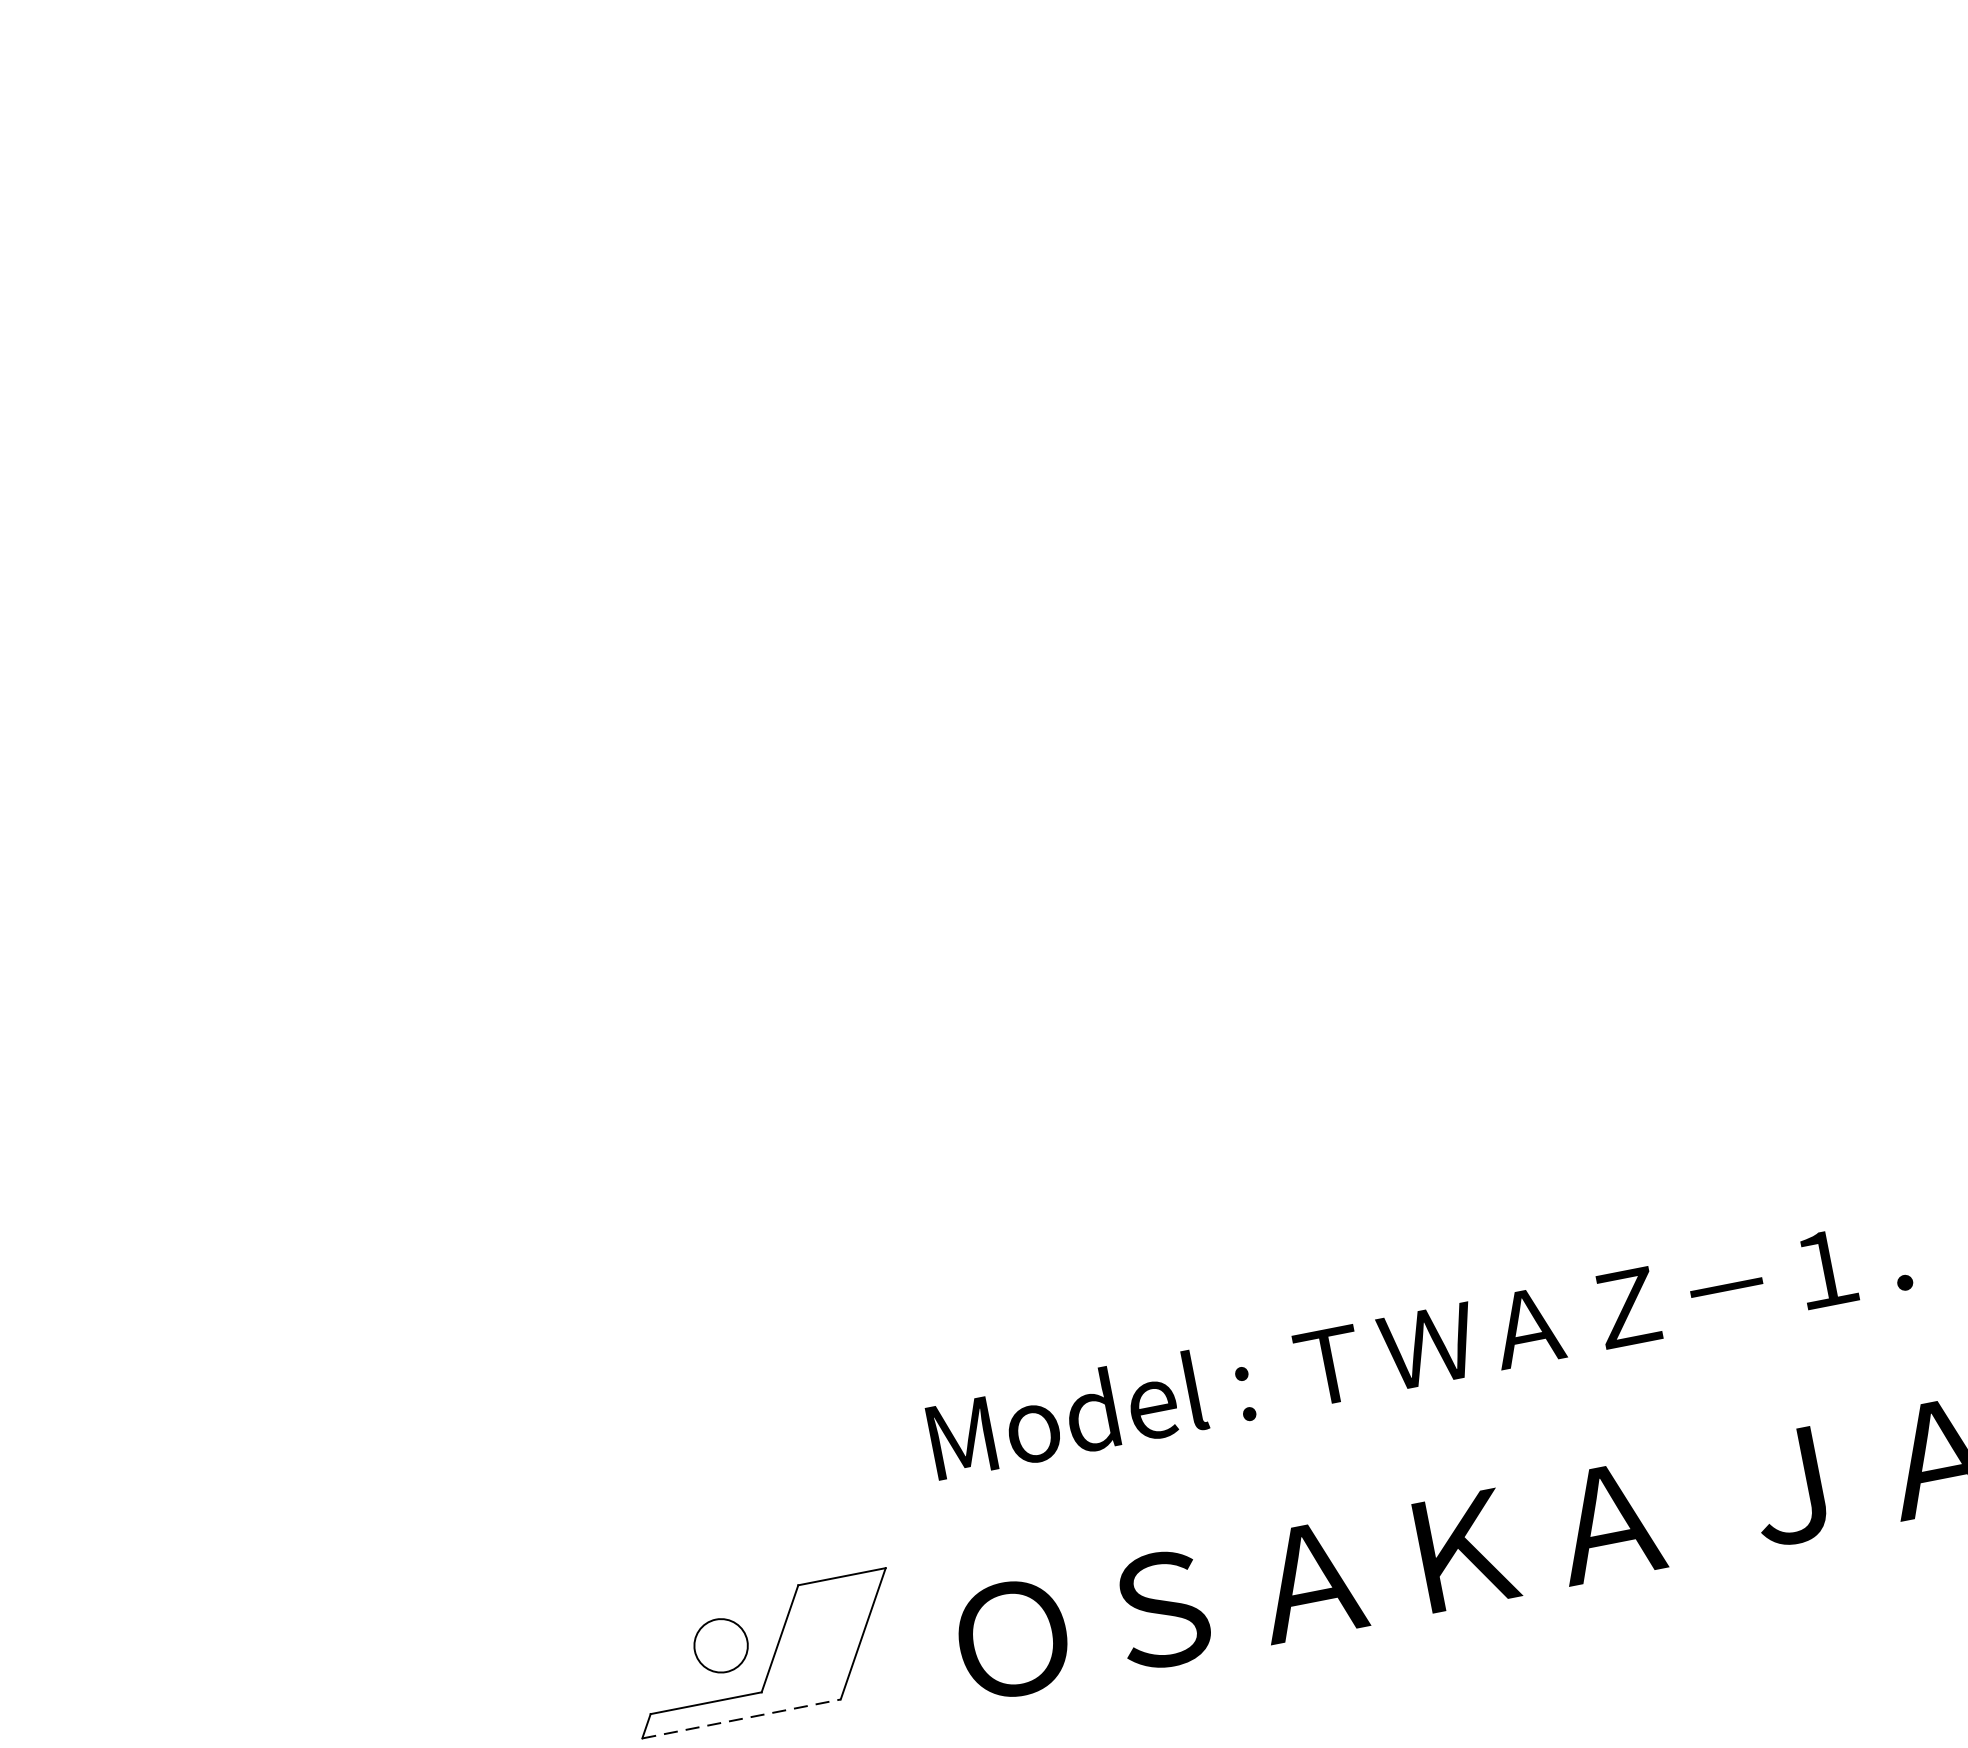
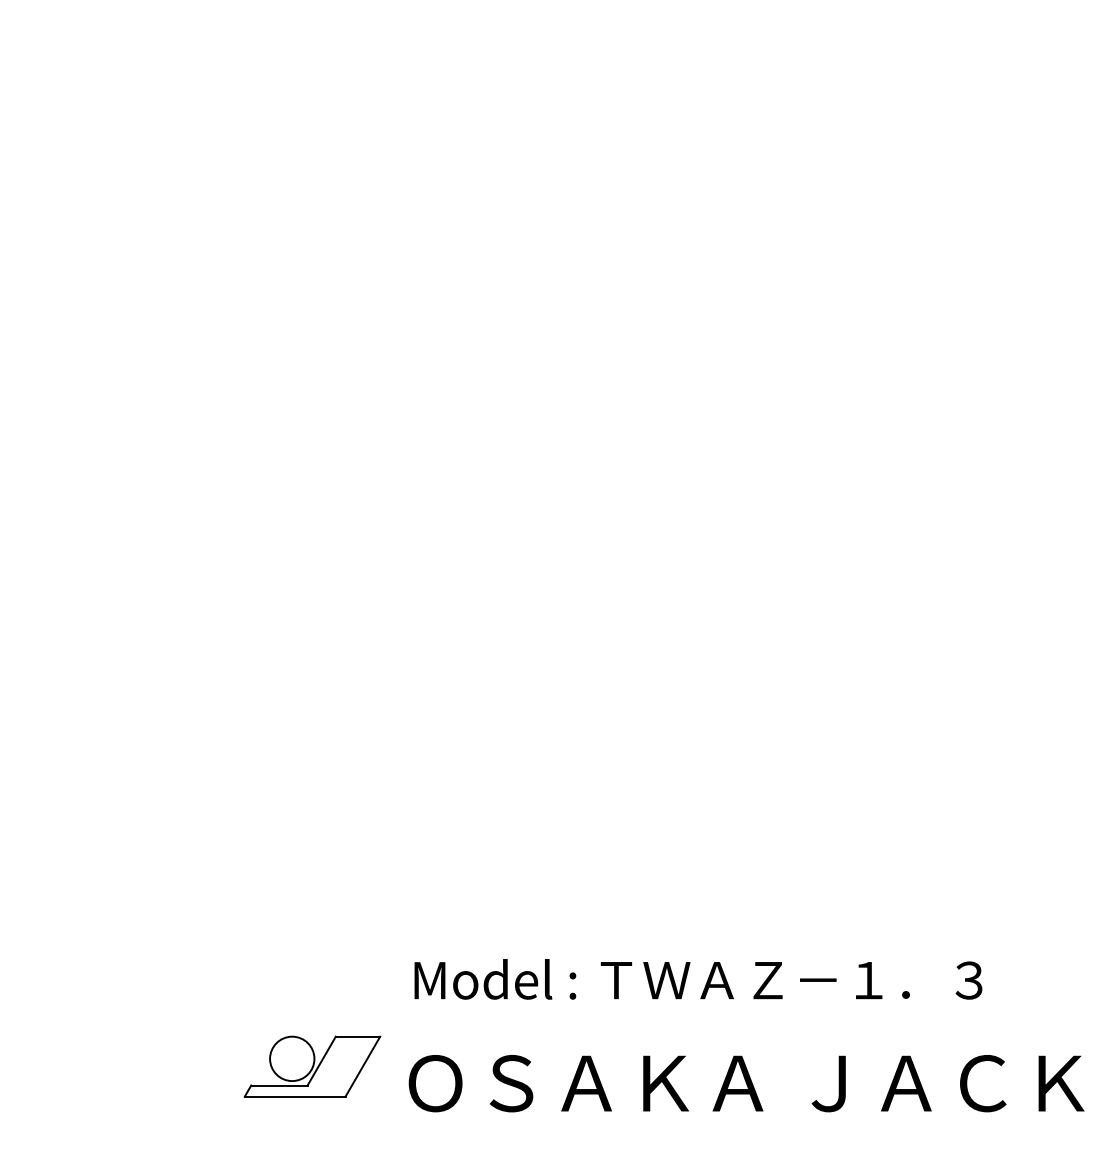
circle: (721, 1644) -> (292, 1058), size x1.67
line: (742, 1718) -> (295, 1096), dashed -> solid

